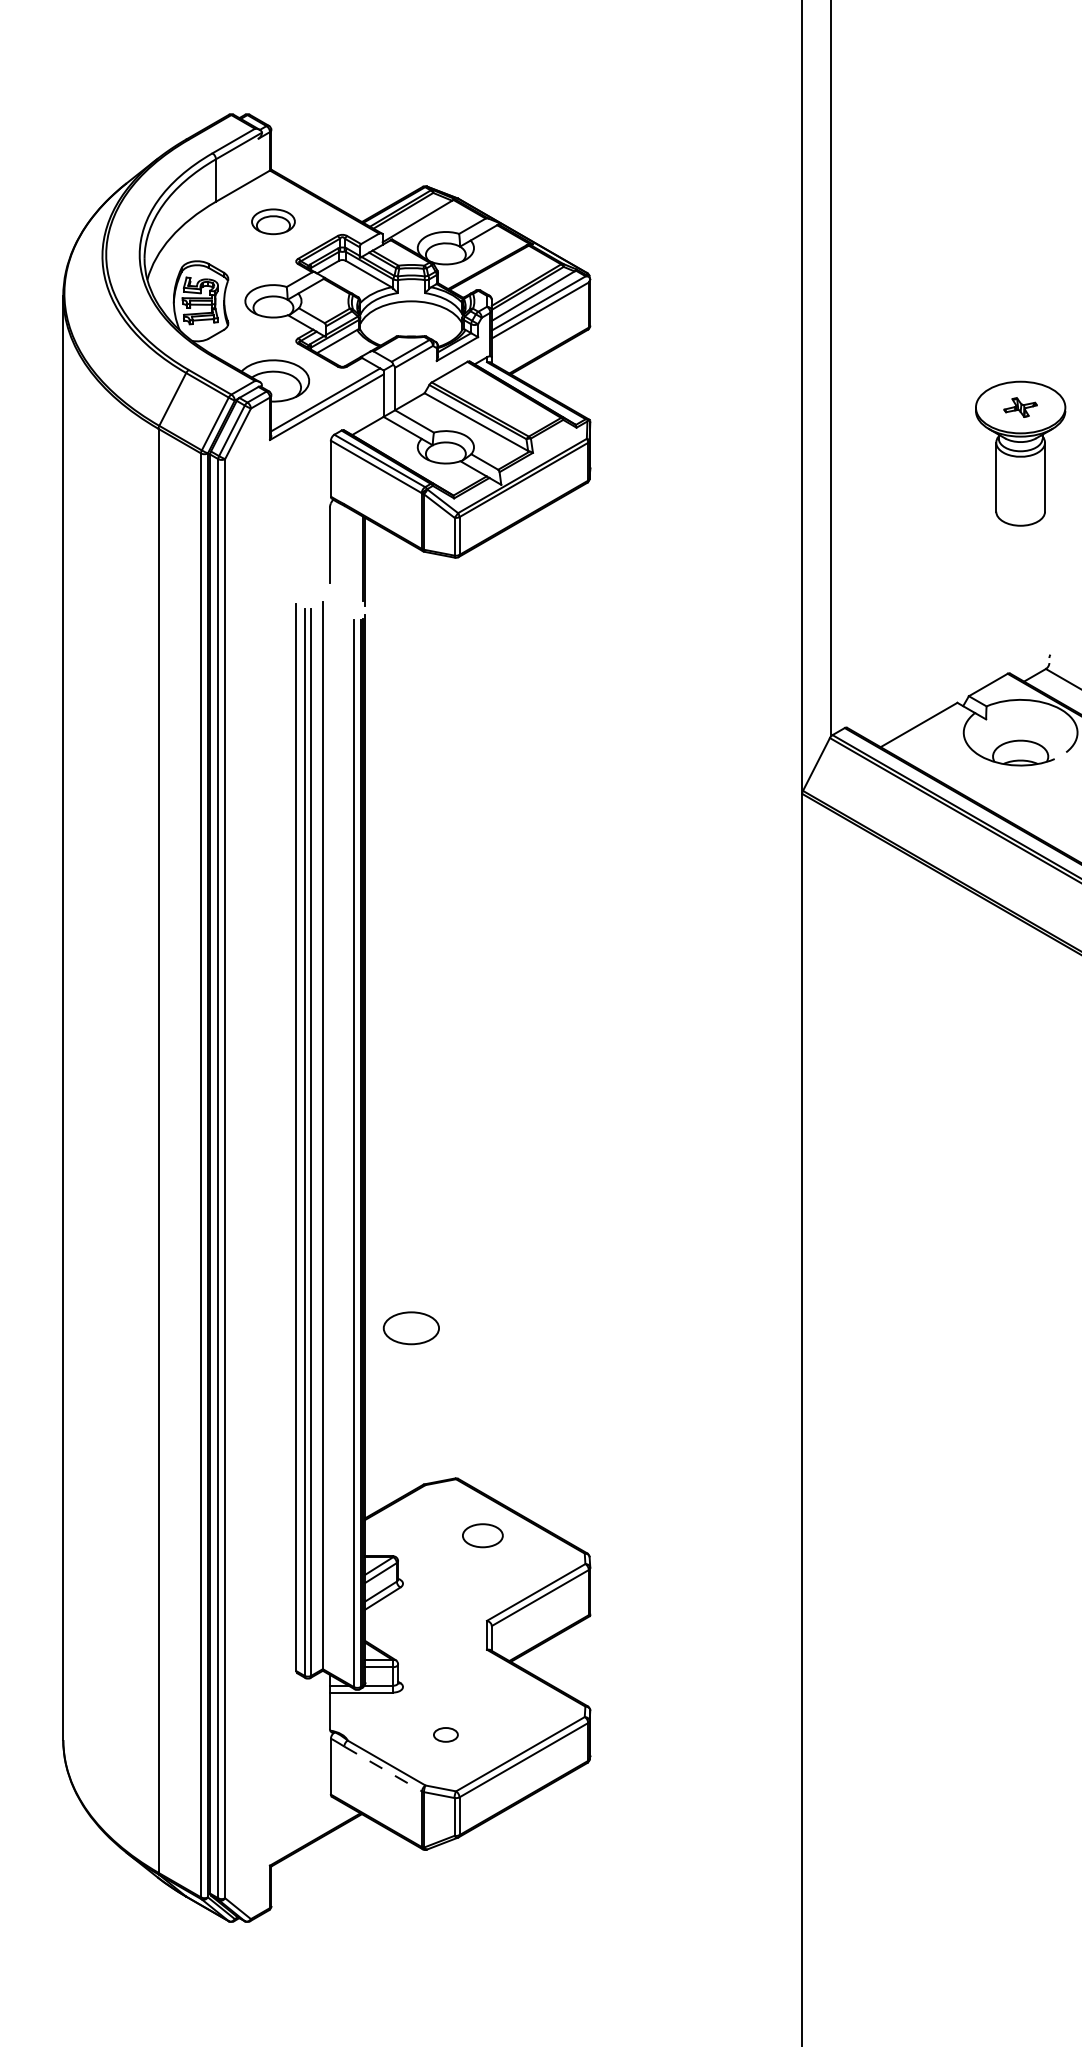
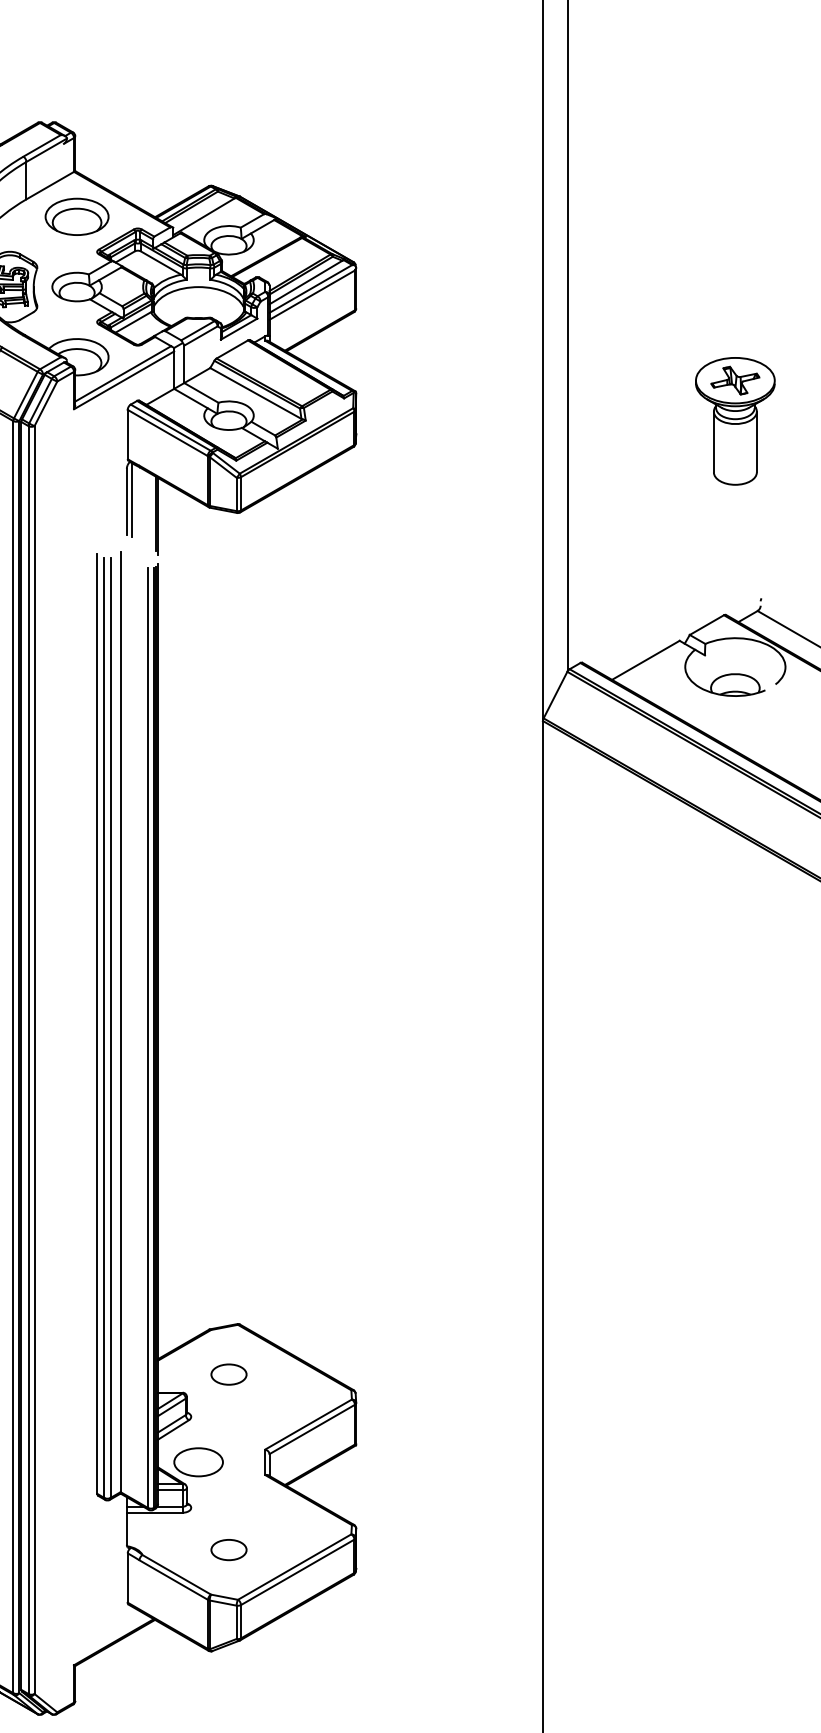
part: (273, 221) -> (77, 216), size x1.67
part: (1020, 407) -> (735, 380), size x1.67
line: (335, 543) -> (131, 500), added
part: (410, 1328) -> (197, 1462), moved
part: (482, 1535) -> (228, 1374), moved
part: (445, 1734) -> (228, 1549), size x1.67
line: (383, 1769) -> (174, 1580), dashed -> solid

